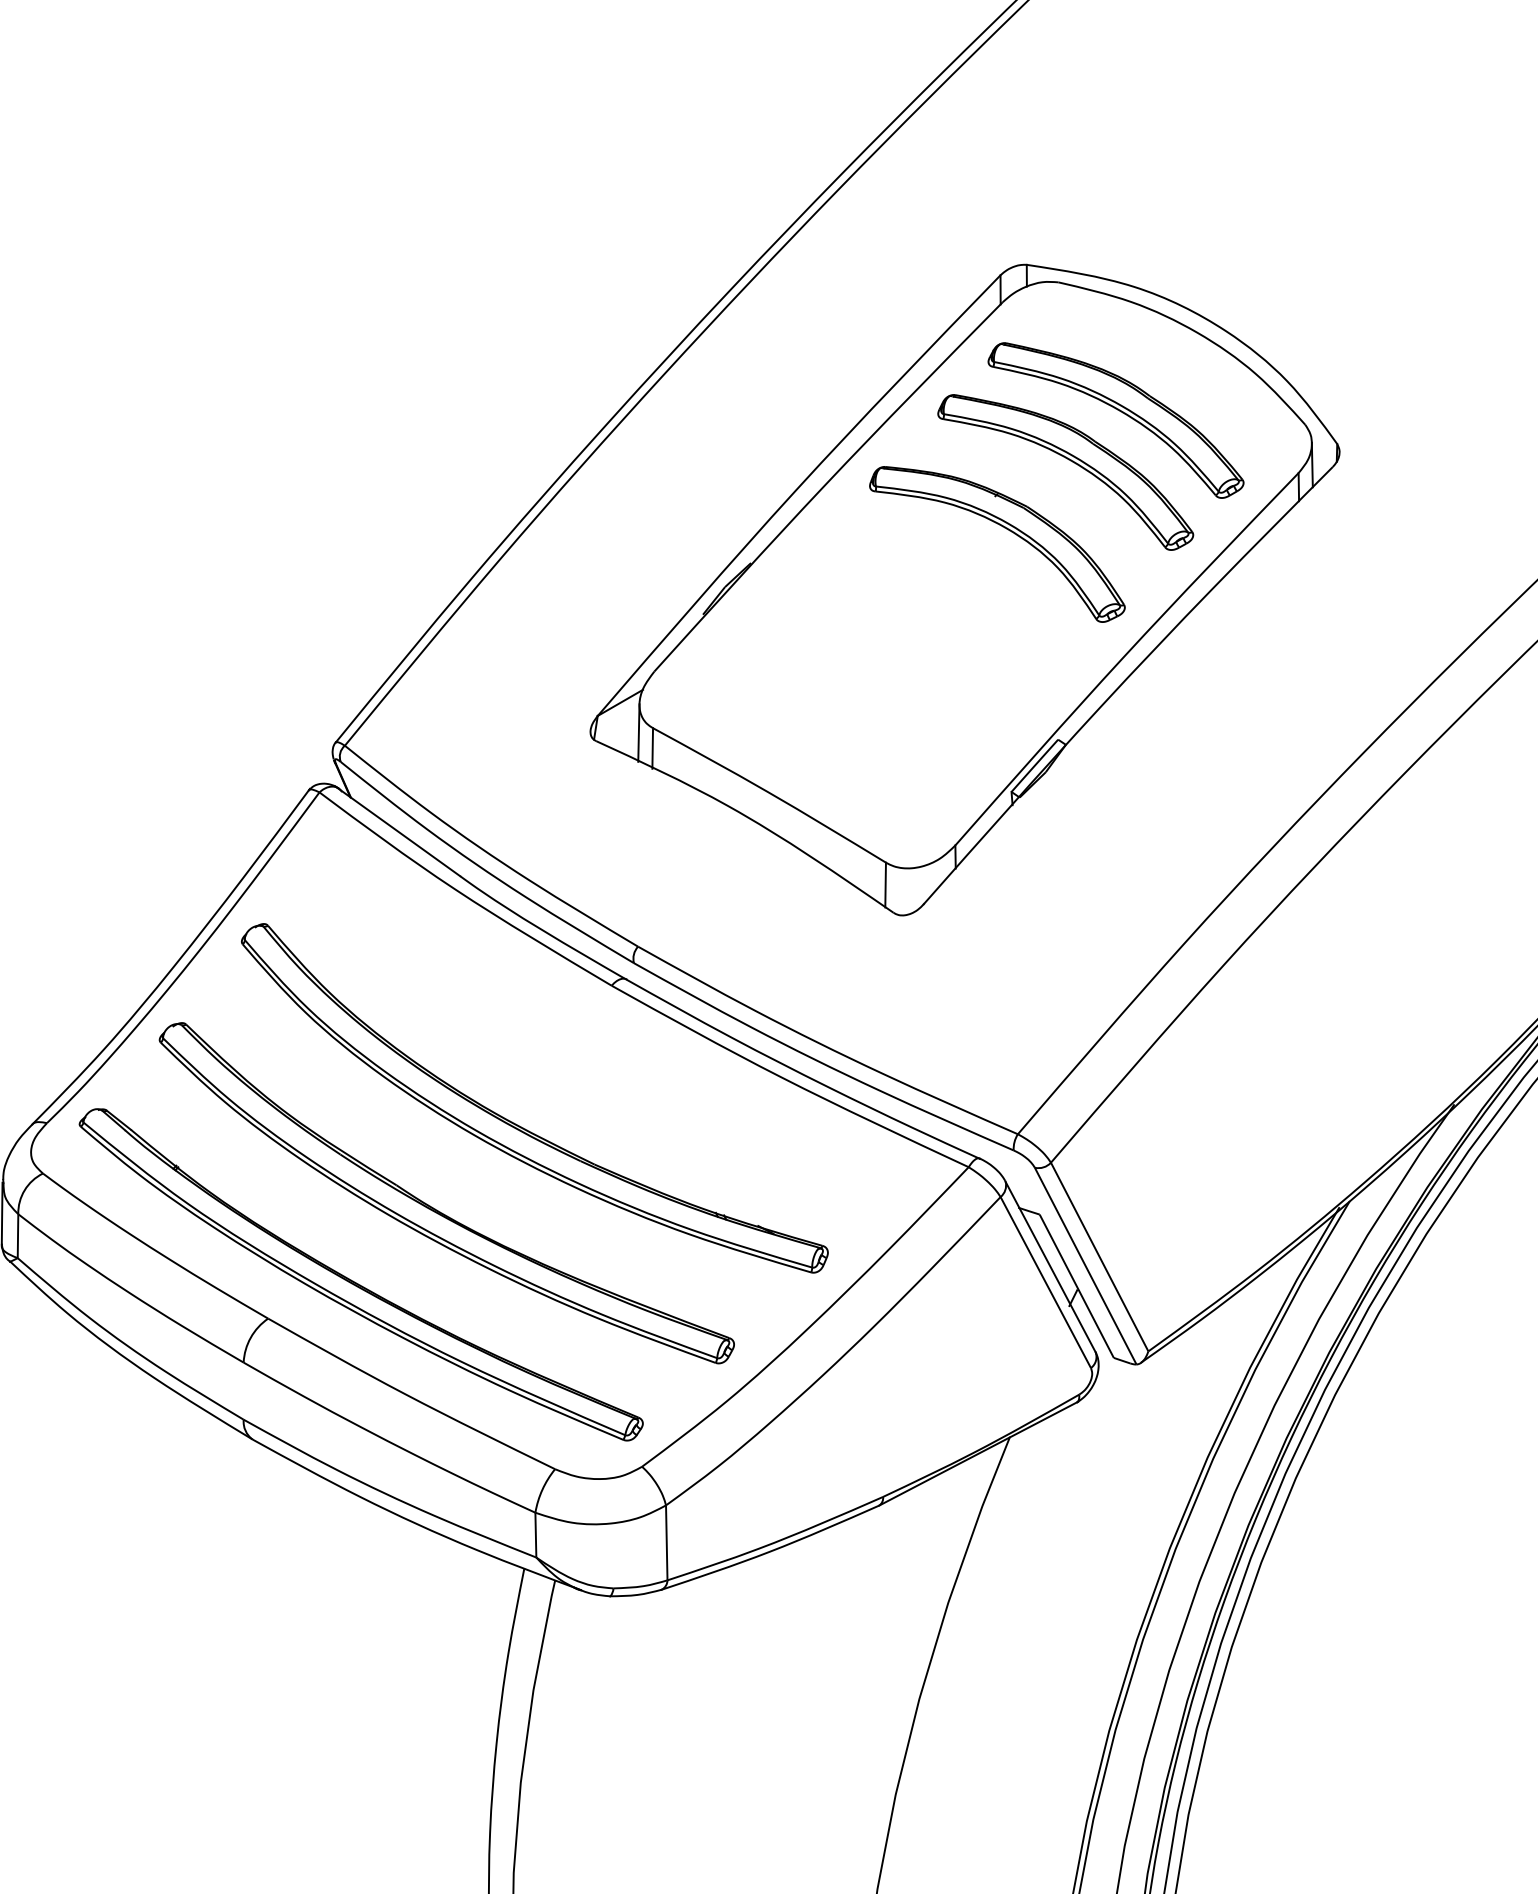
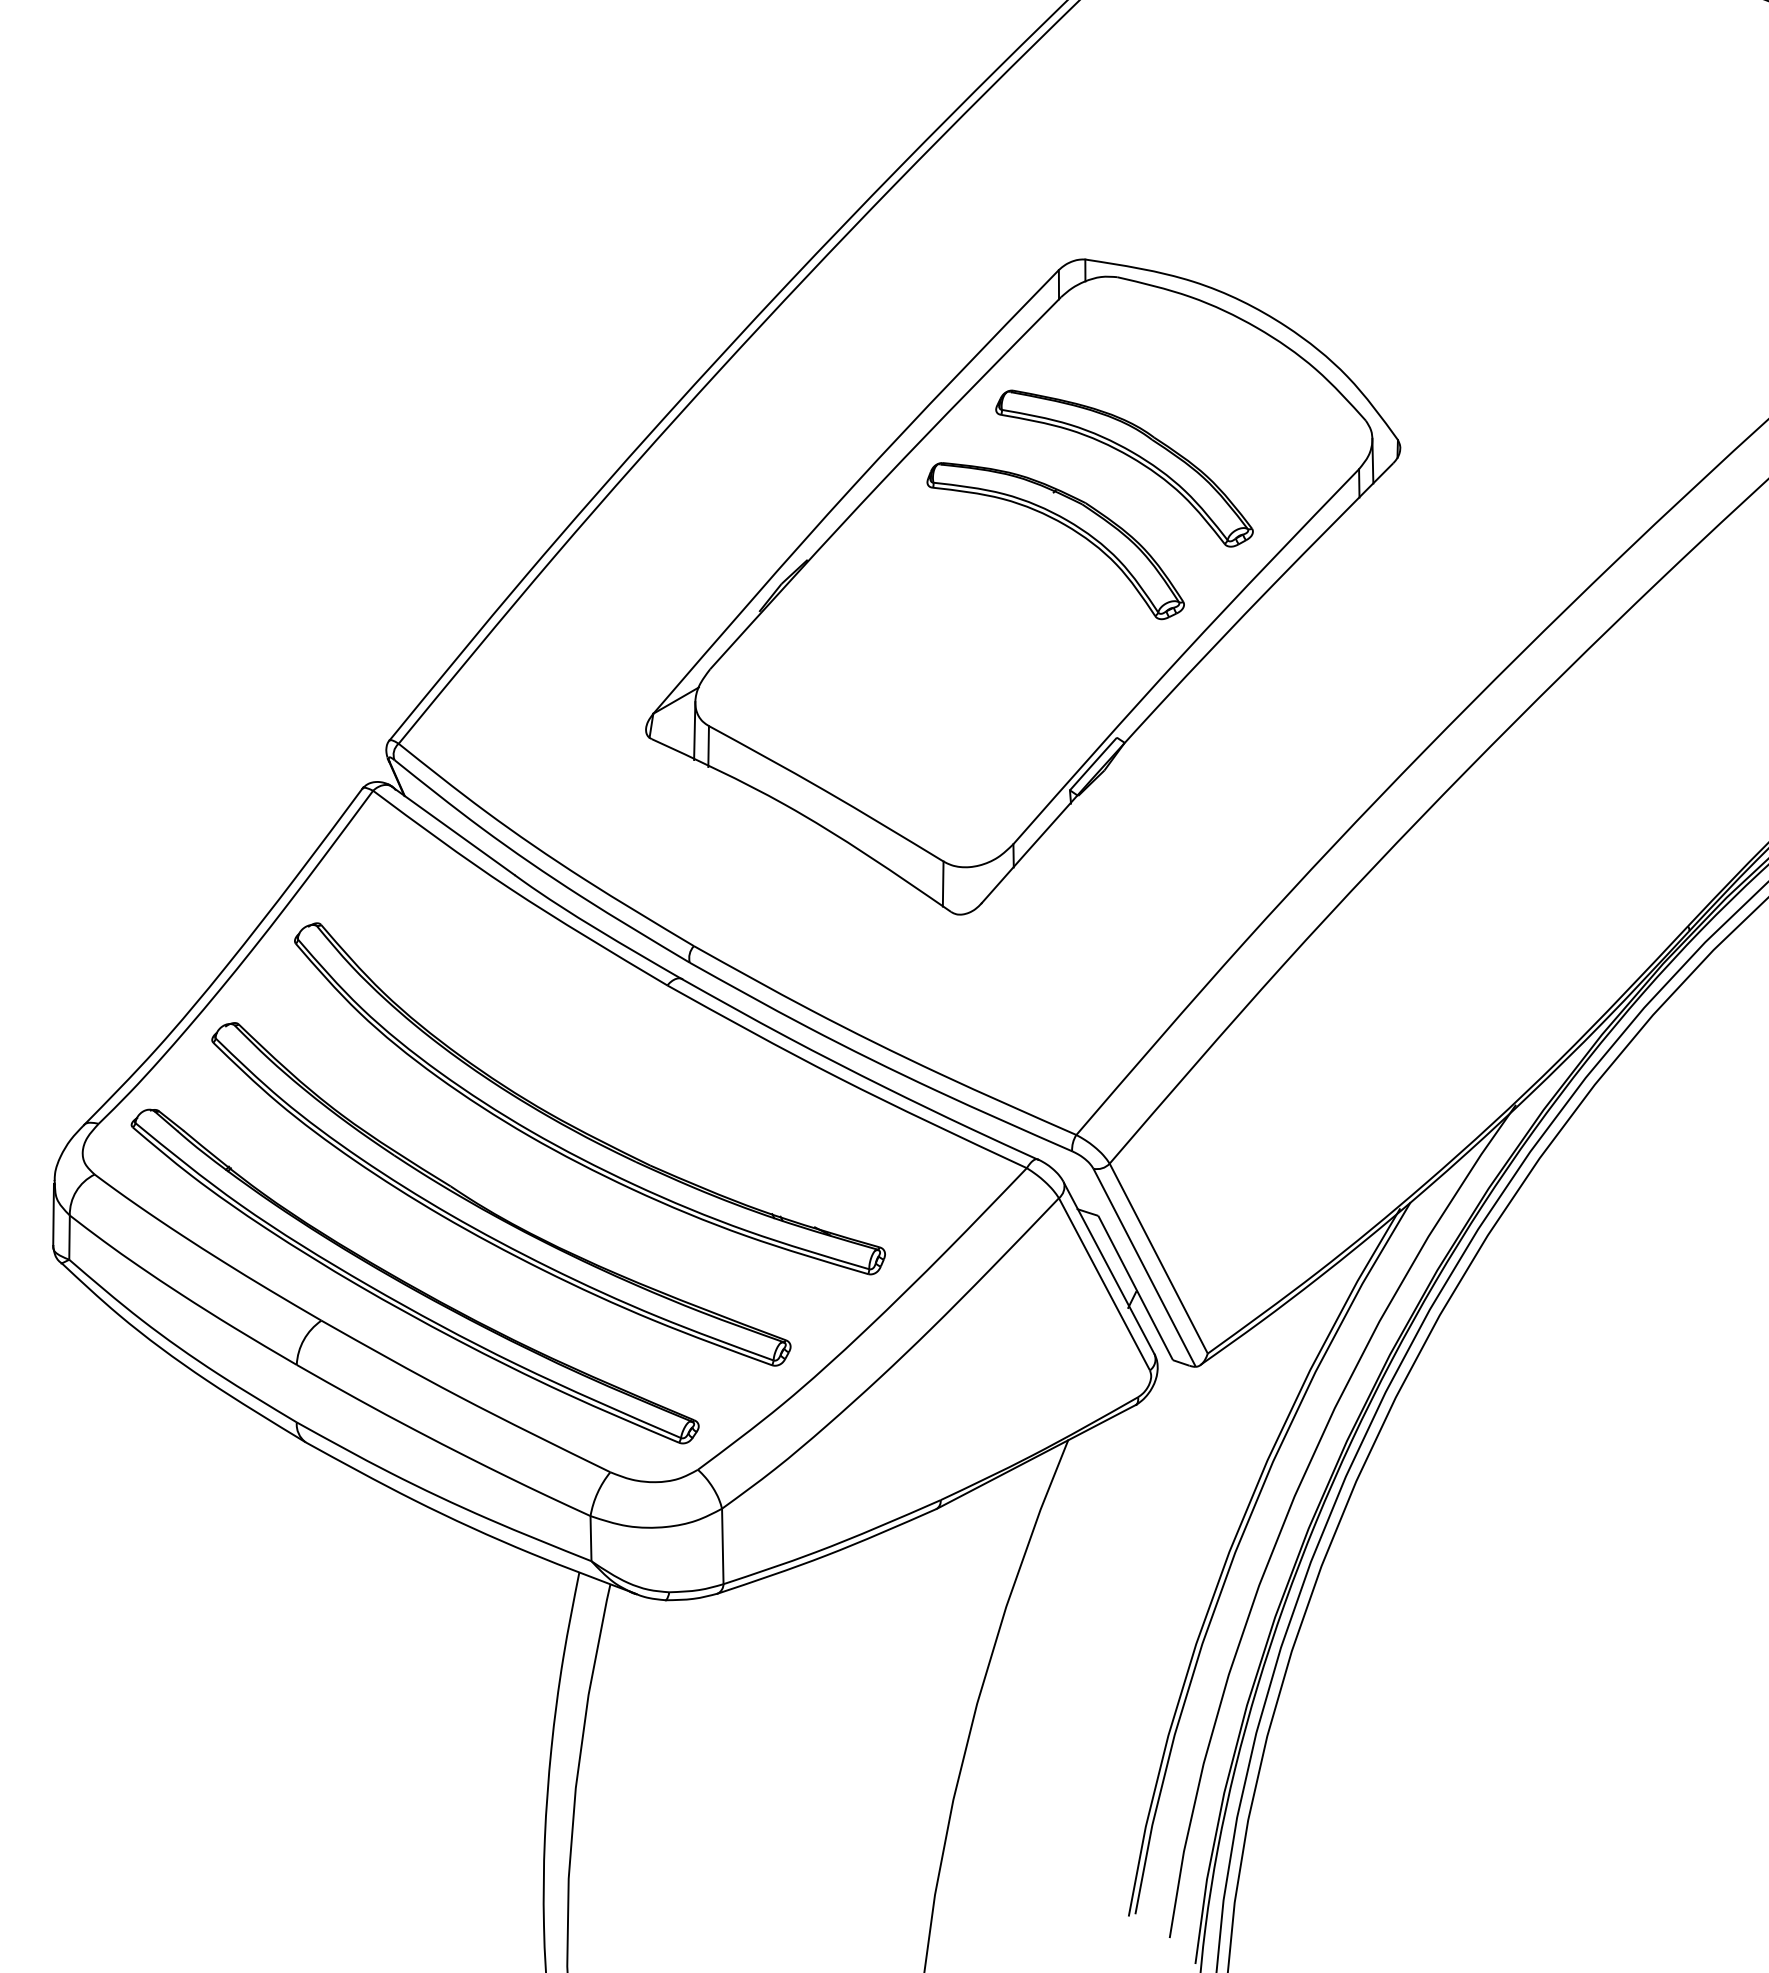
part: (1121, 412) -> (1180, 408), removed

